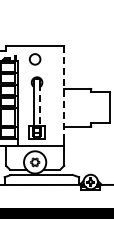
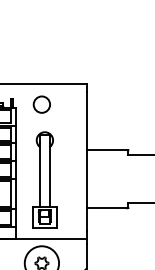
line: (64, 95) -> (87, 160), dashed -> solid
line: (40, 104) -> (50, 174), dashed -> solid

